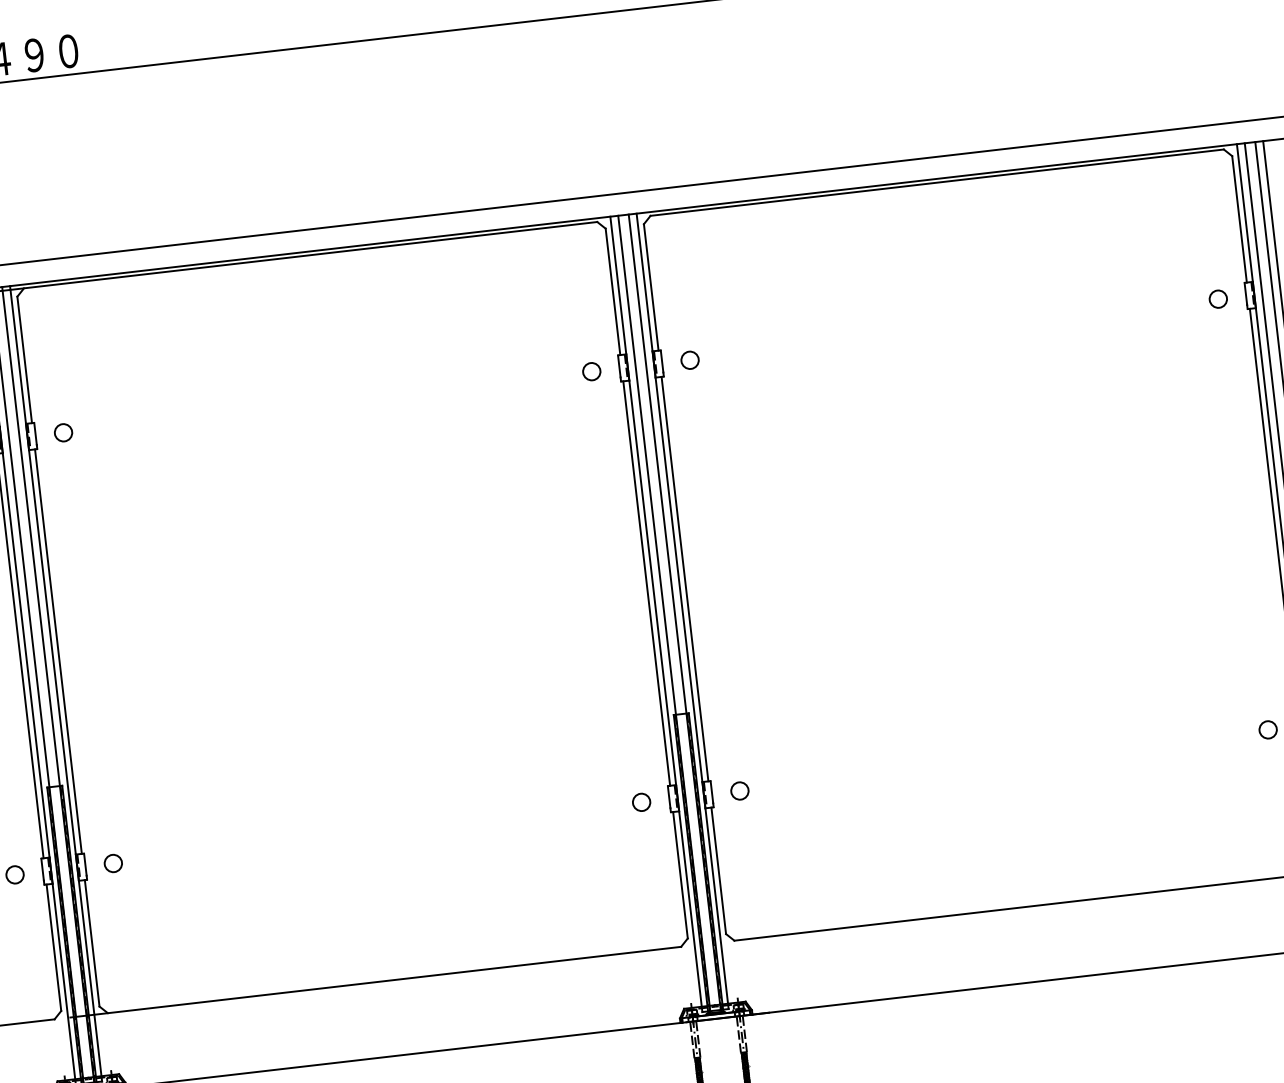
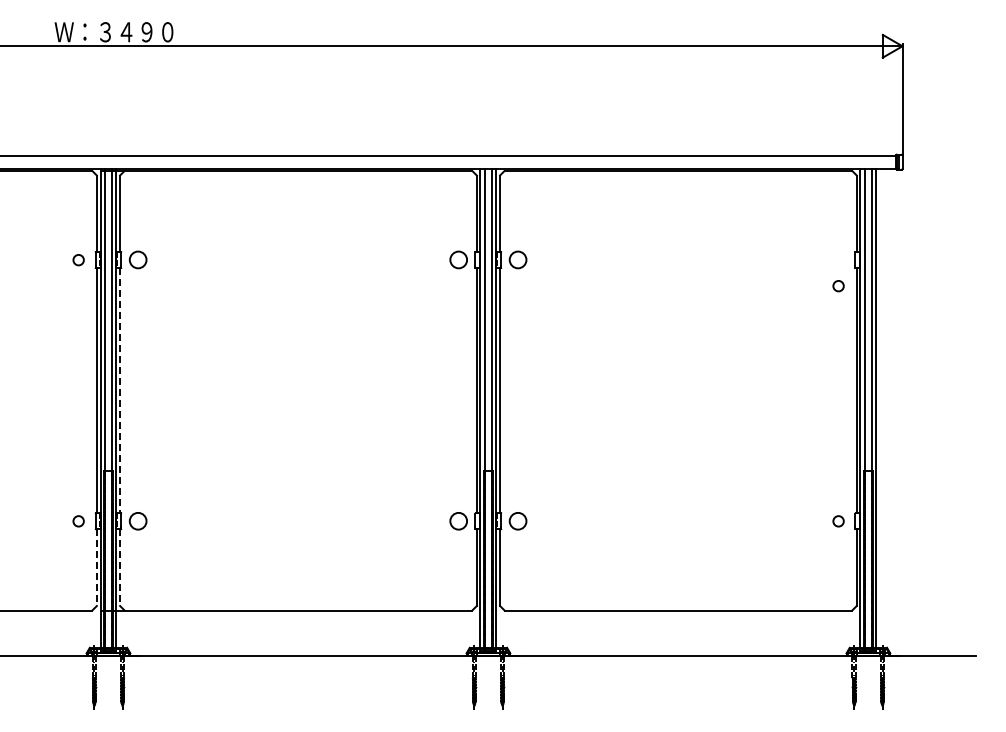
circle: (1218, 299) -> (838, 286), moved
circle: (690, 360) -> (518, 260), size x1.6
circle: (591, 372) -> (458, 260), size x1.6
circle: (63, 433) -> (138, 260), size x1.6
line: (59, 651) -> (120, 390), solid -> dashed
circle: (740, 791) -> (518, 521), size x1.6
circle: (641, 802) -> (458, 521), size x1.6
circle: (113, 863) -> (138, 521), size x1.6
line: (93, 944) -> (120, 568), solid -> dashed
line: (53, 949) -> (96, 568), solid -> dashed

